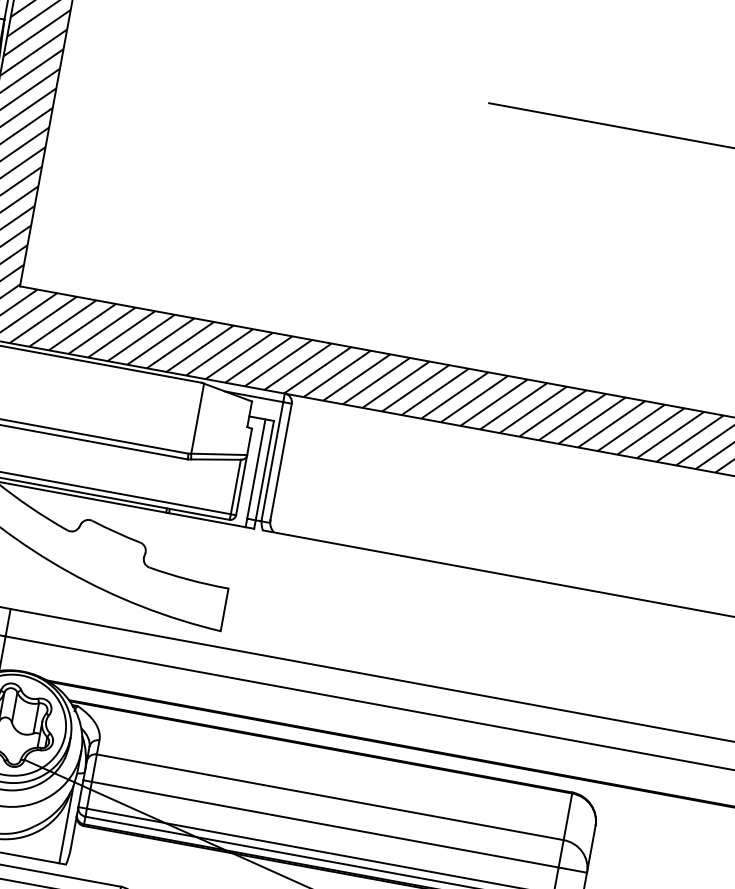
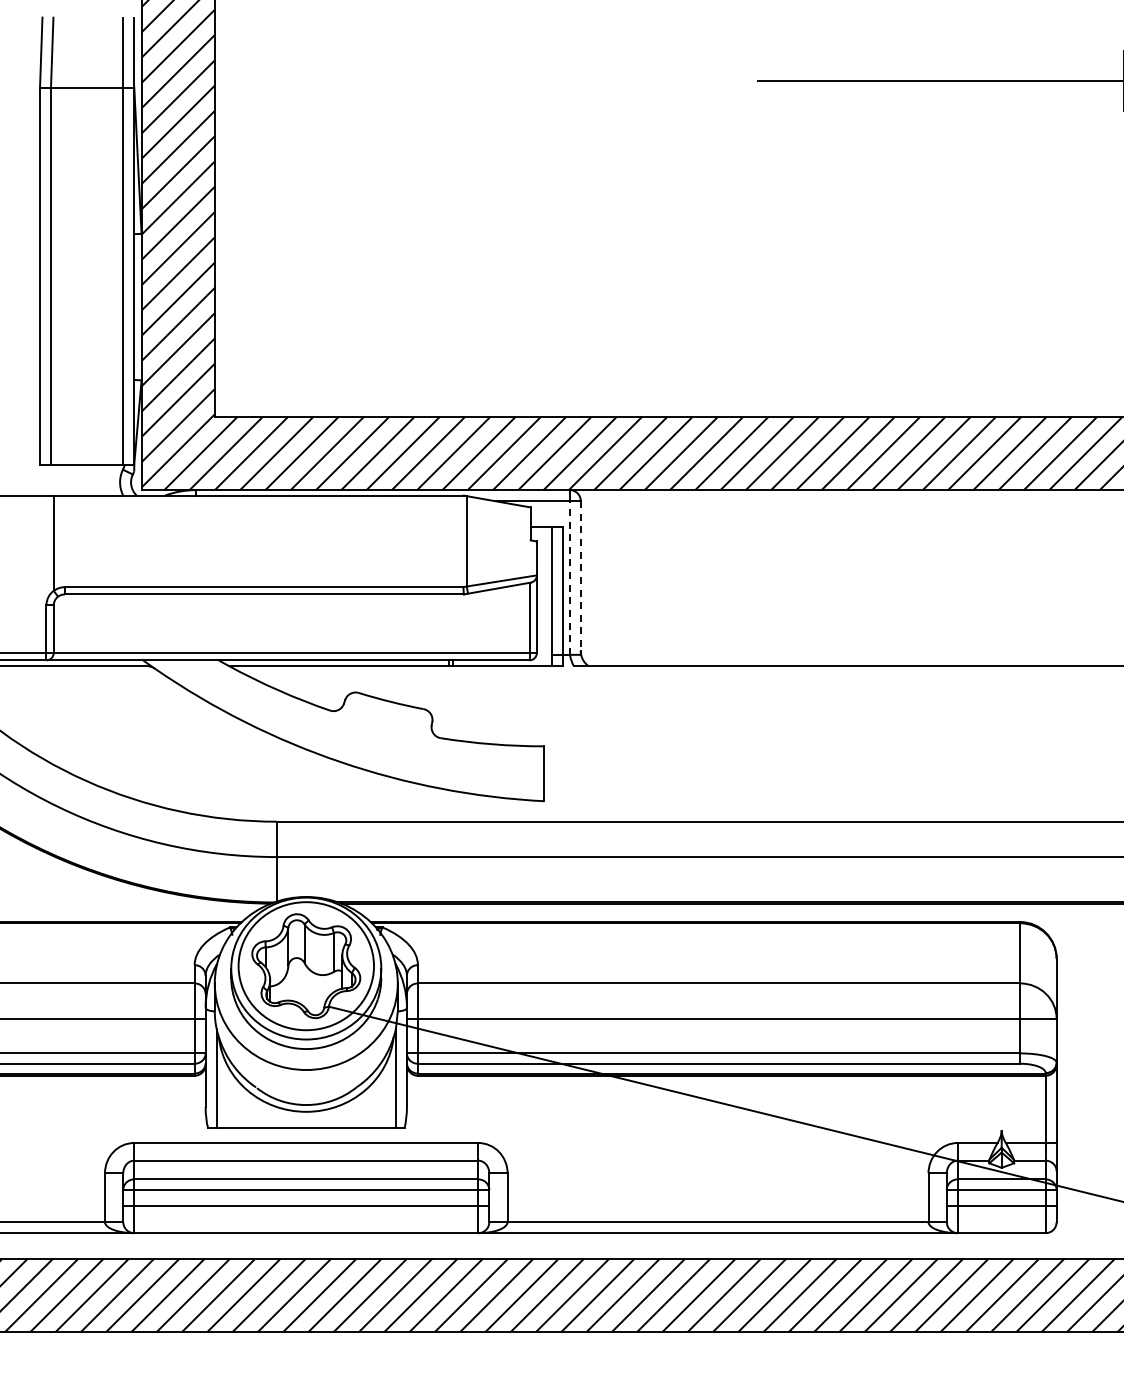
line: (272, 461) -> (569, 577), solid -> dashed
line: (280, 462) -> (580, 576), solid -> dashed

